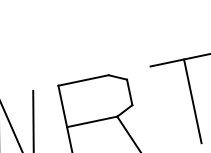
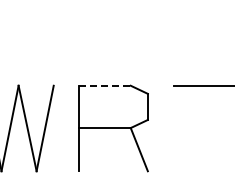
line: (83, 80) -> (105, 85), solid -> dashed
line: (192, 101) -> (207, 128), removed

